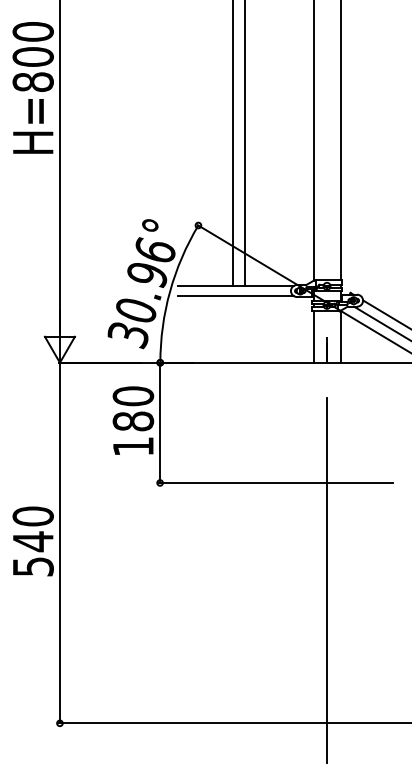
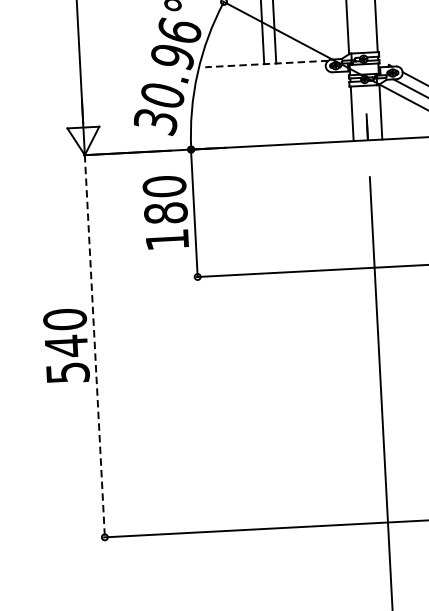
line: (235, 286) -> (266, 64), solid -> dashed
line: (235, 296) -> (267, 75), removed
line: (59, 543) -> (94, 346), solid -> dashed

